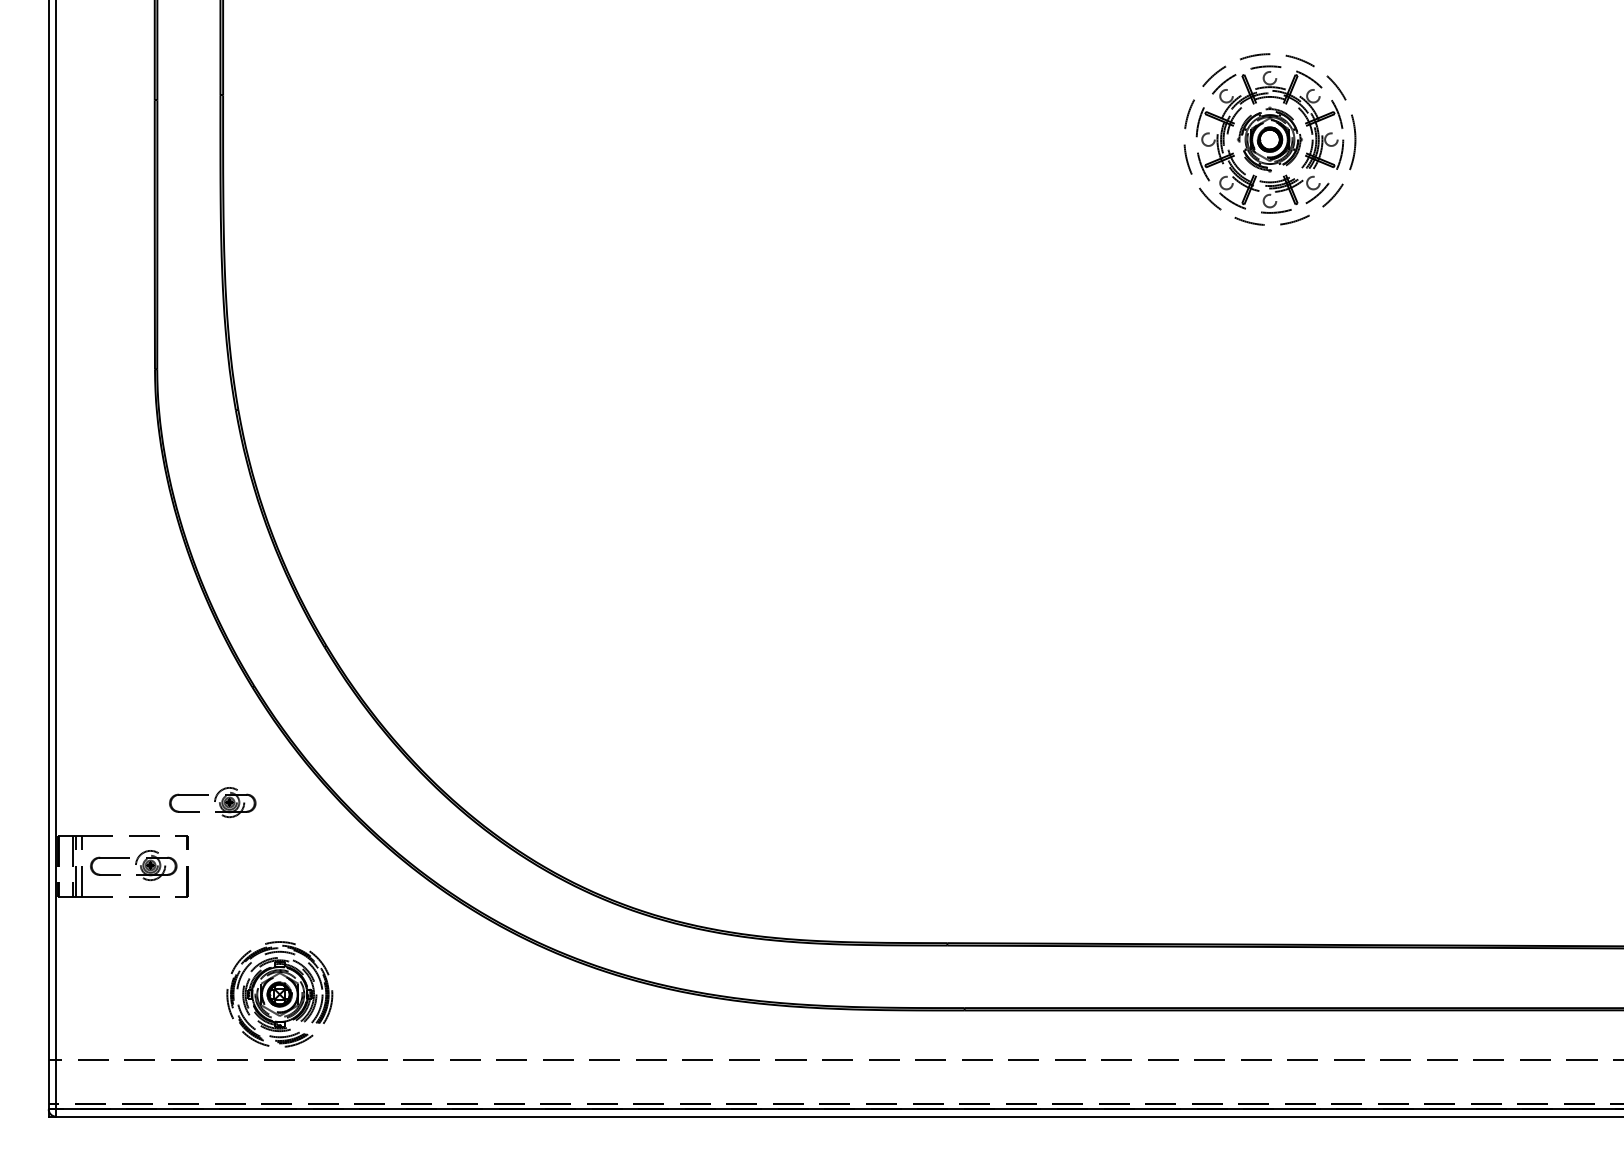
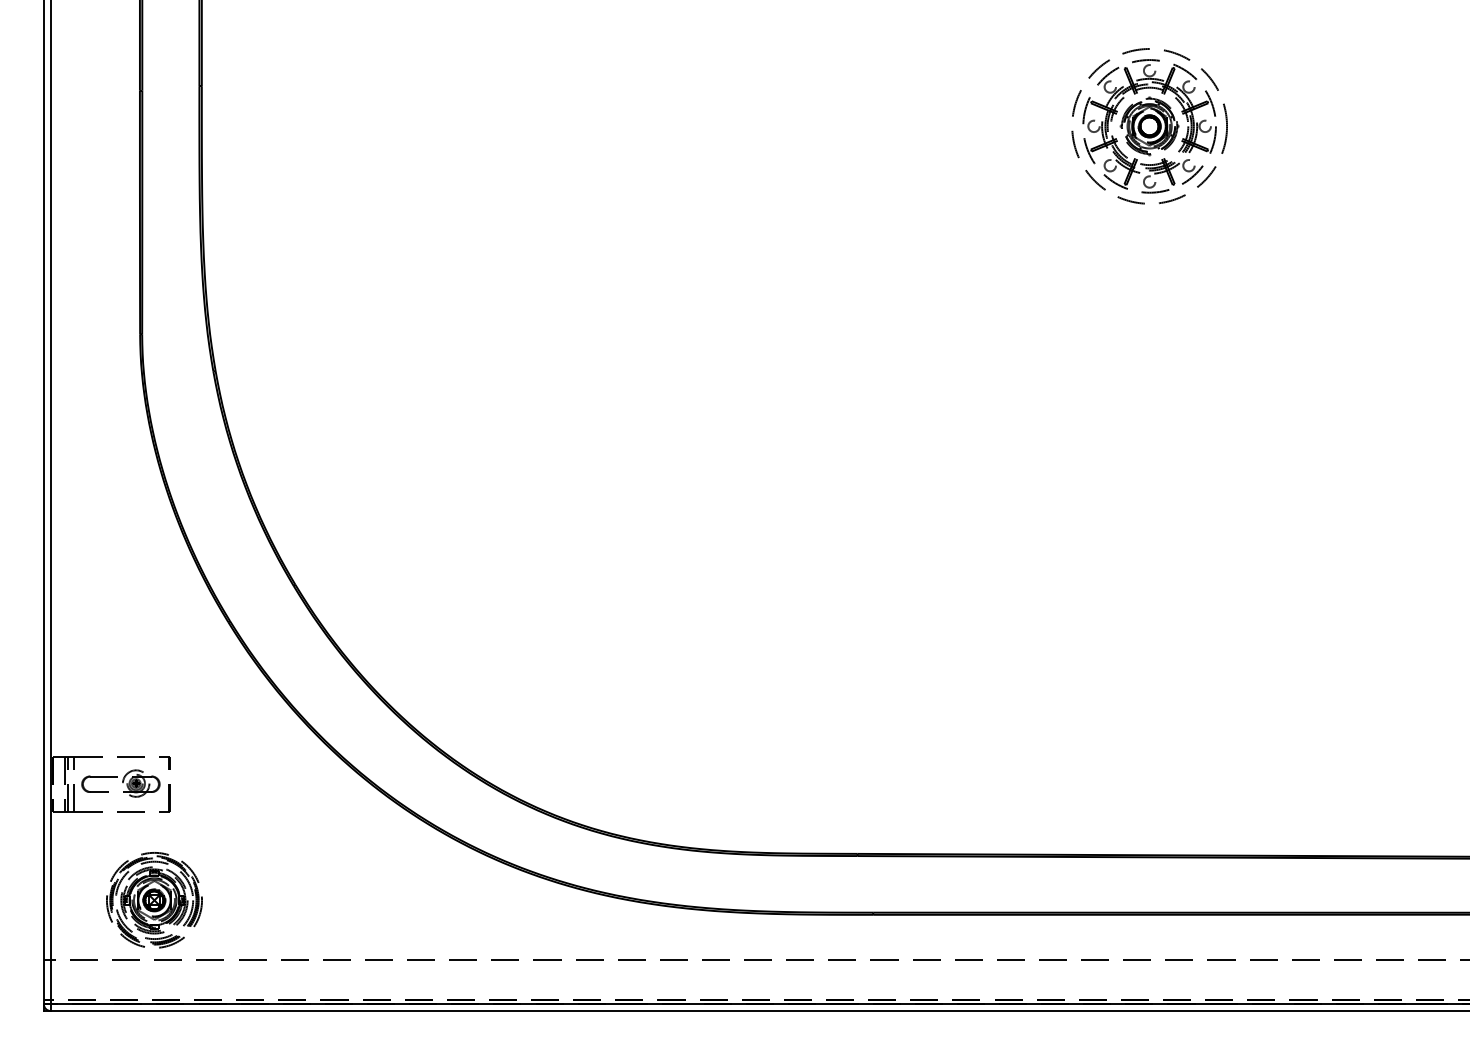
part: (212, 802) -> (192, 726), removed
part: (279, 994) -> (154, 900), moved

